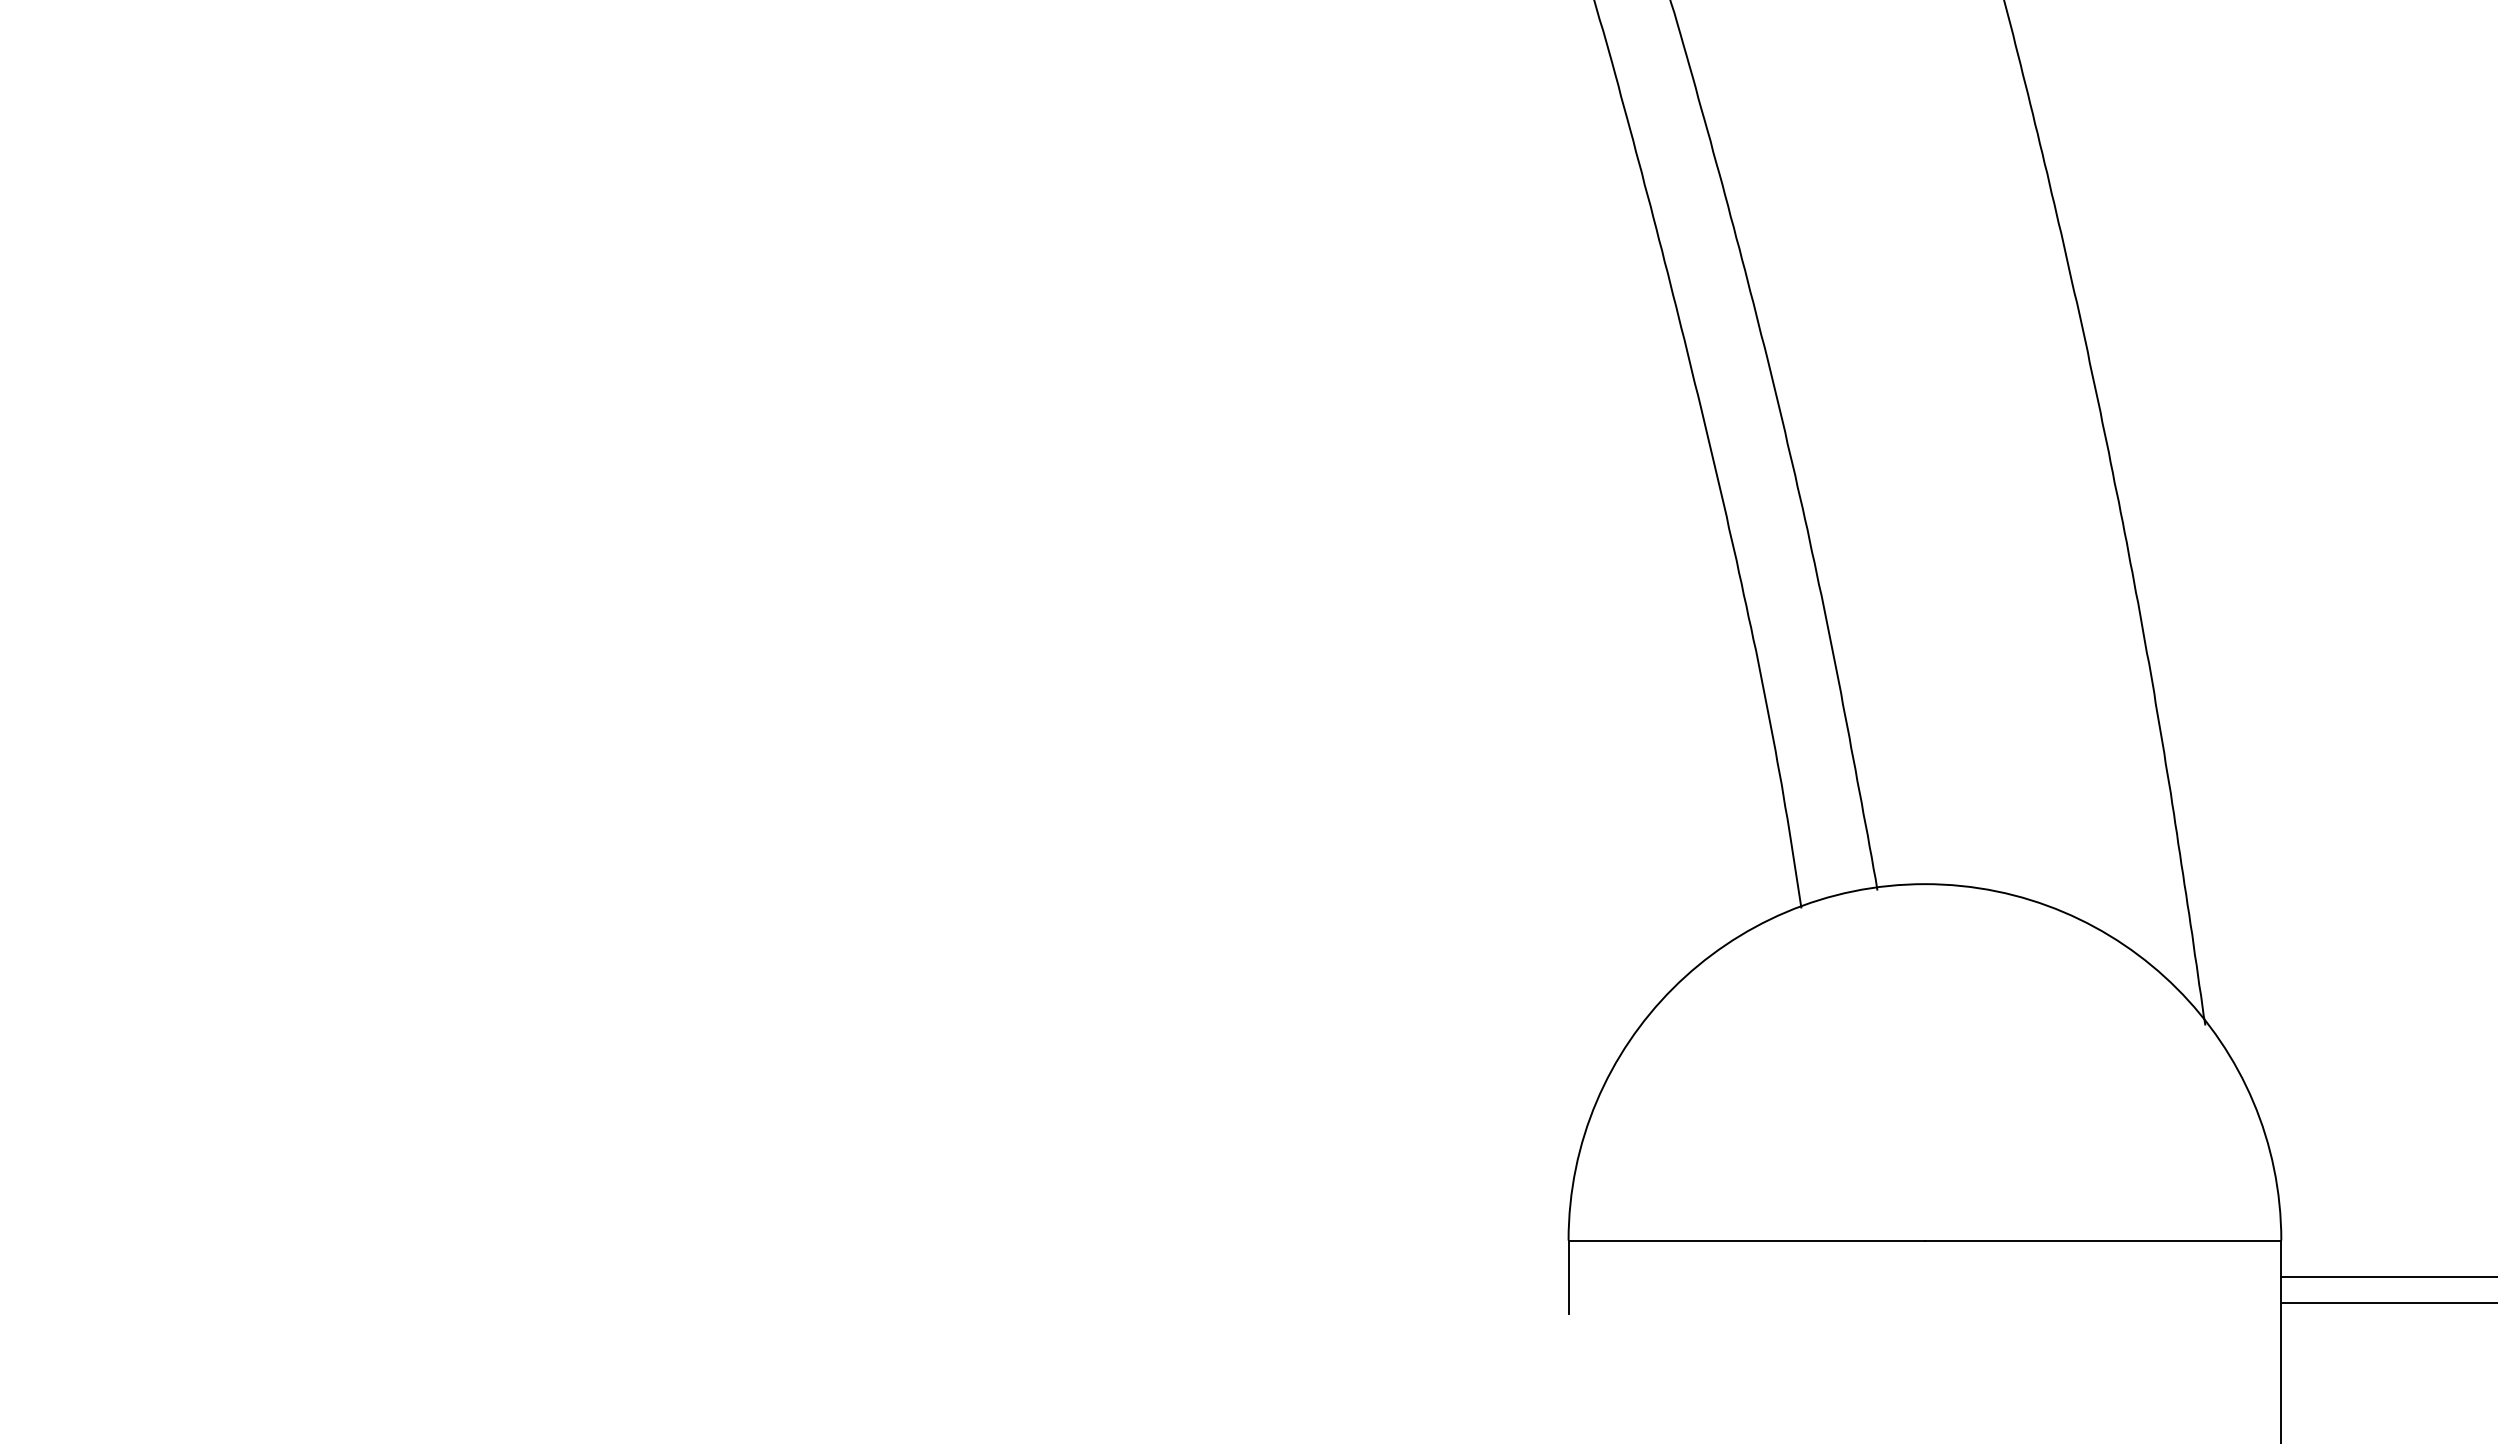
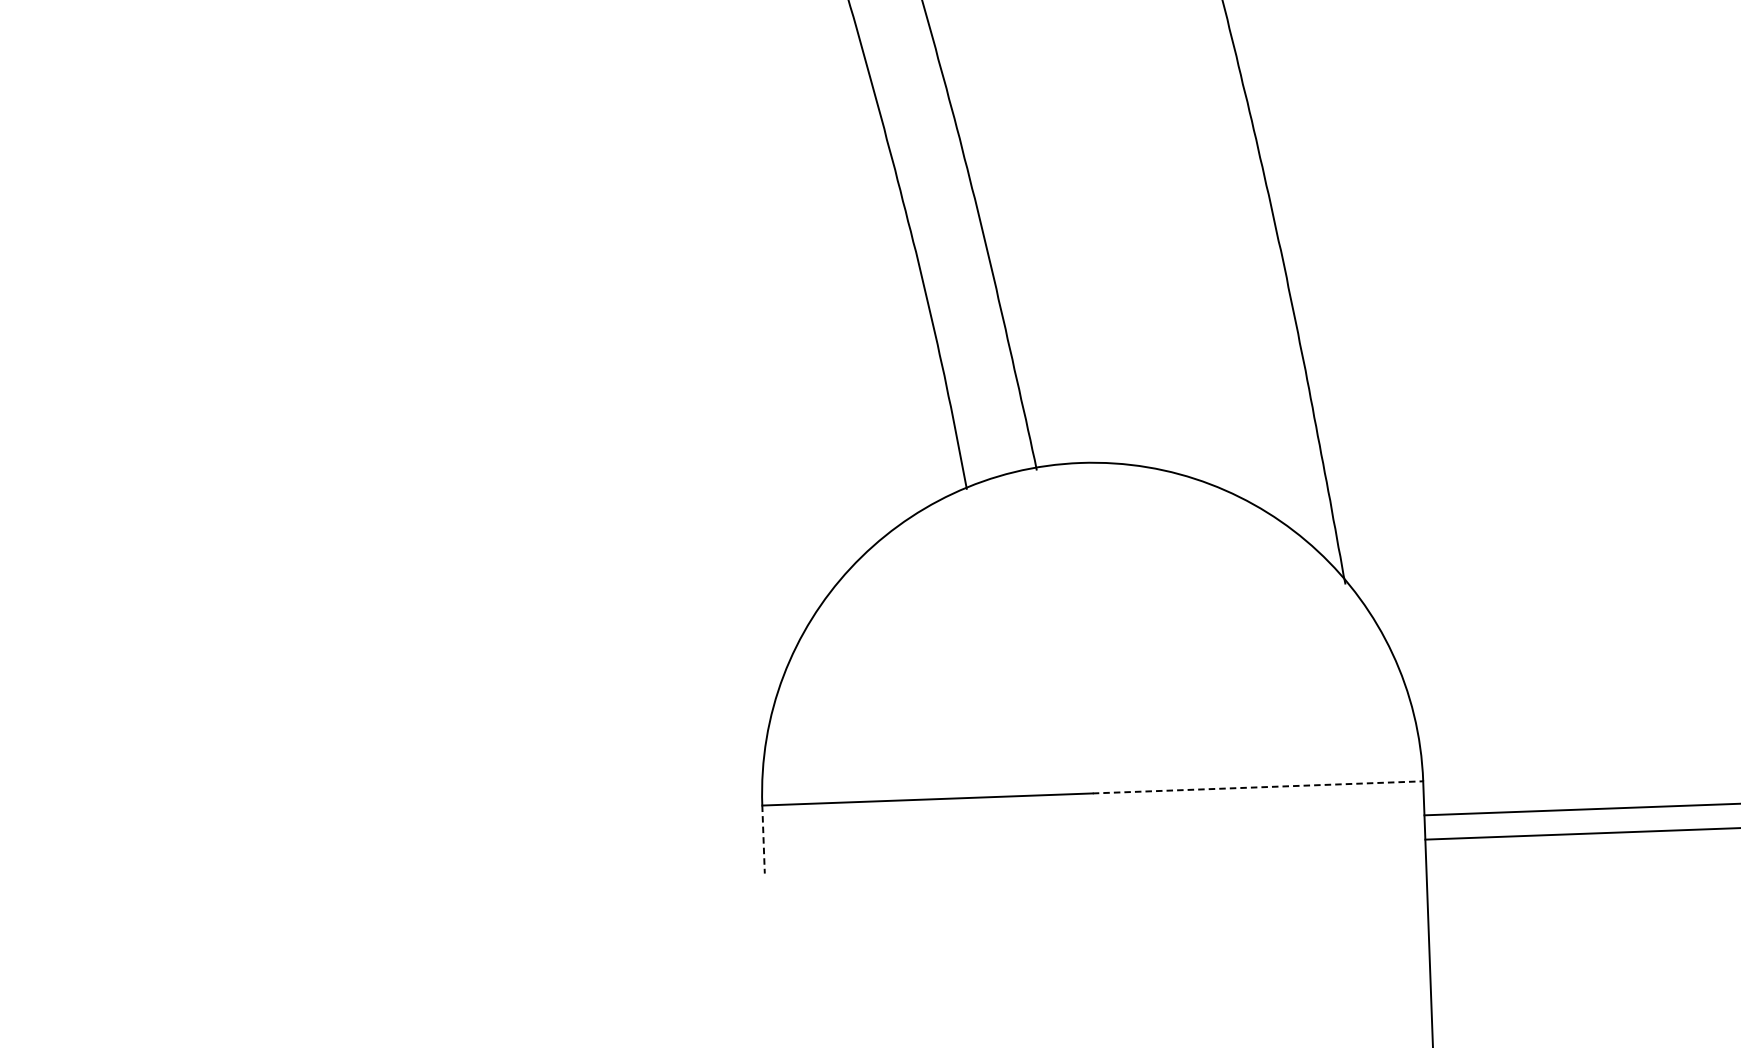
line: (2103, 1240) -> (1258, 787), solid -> dashed
line: (1568, 1277) -> (763, 839), solid -> dashed

